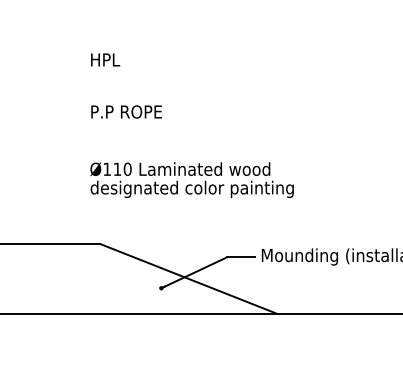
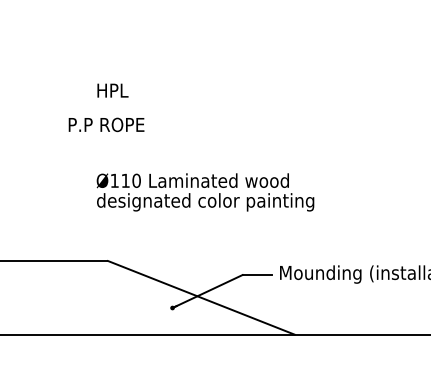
text: (105, 59) -> (112, 90), moved
text: (126, 111) -> (106, 124), moved

